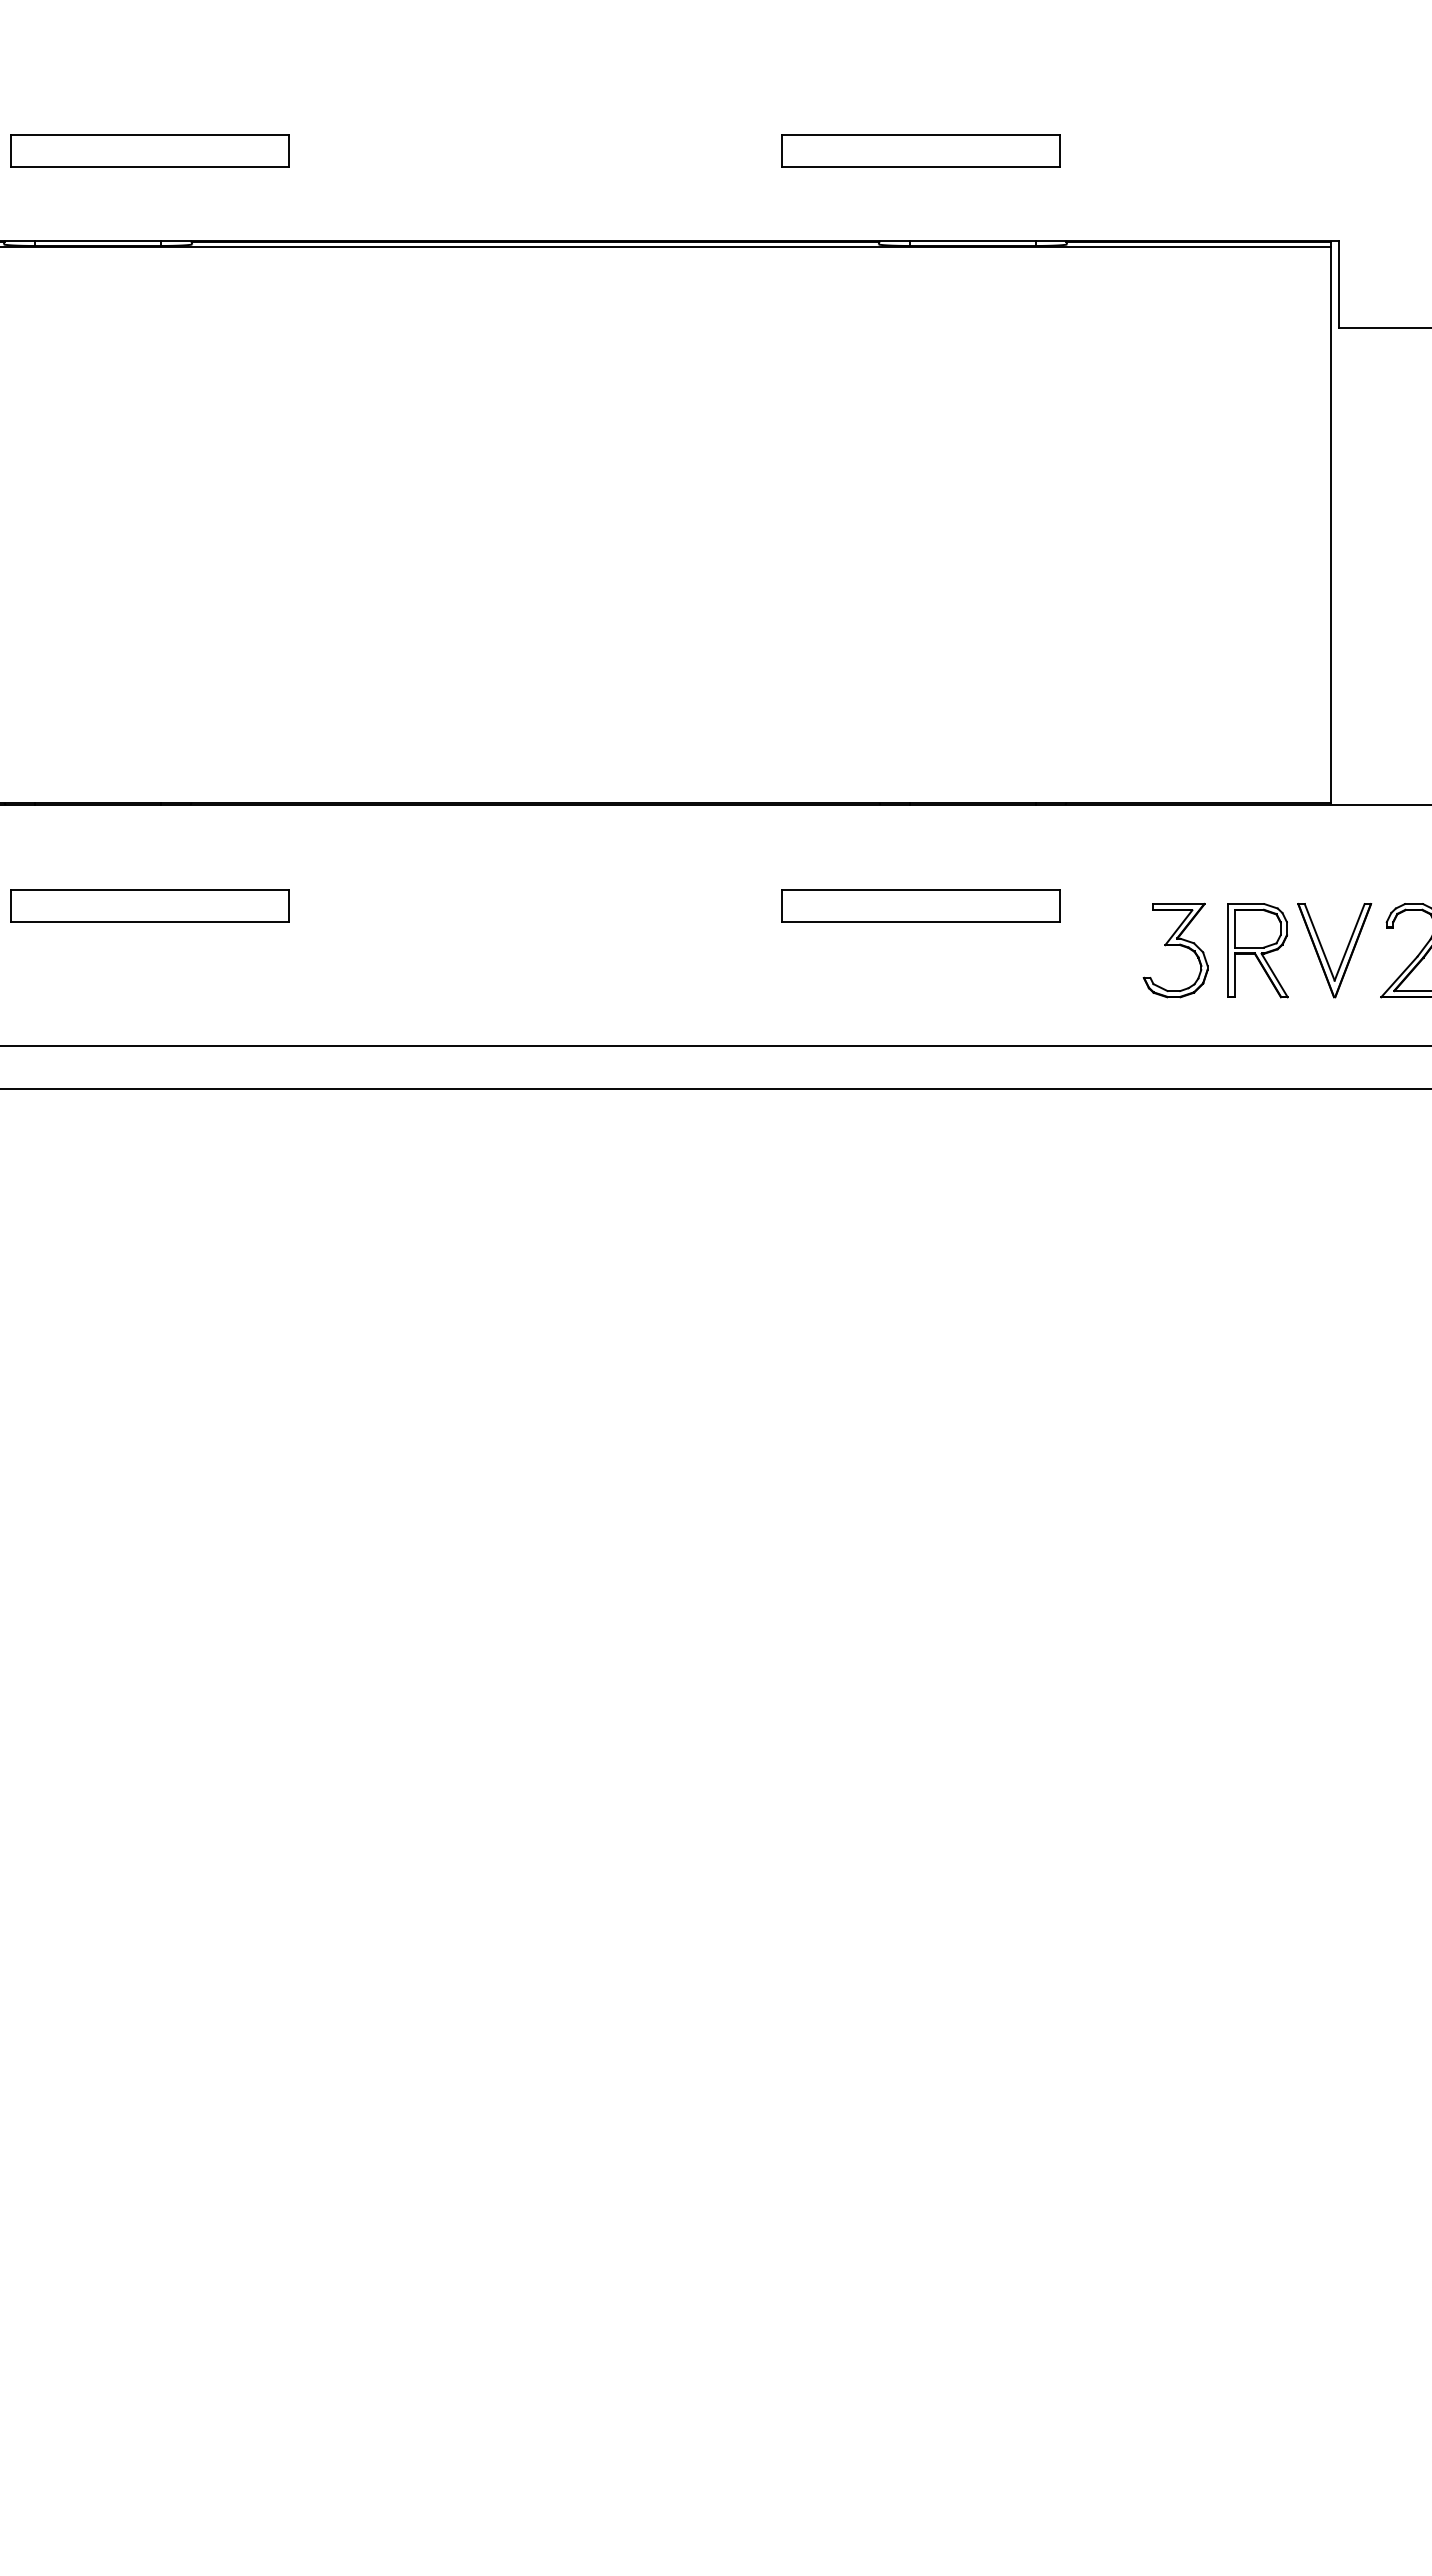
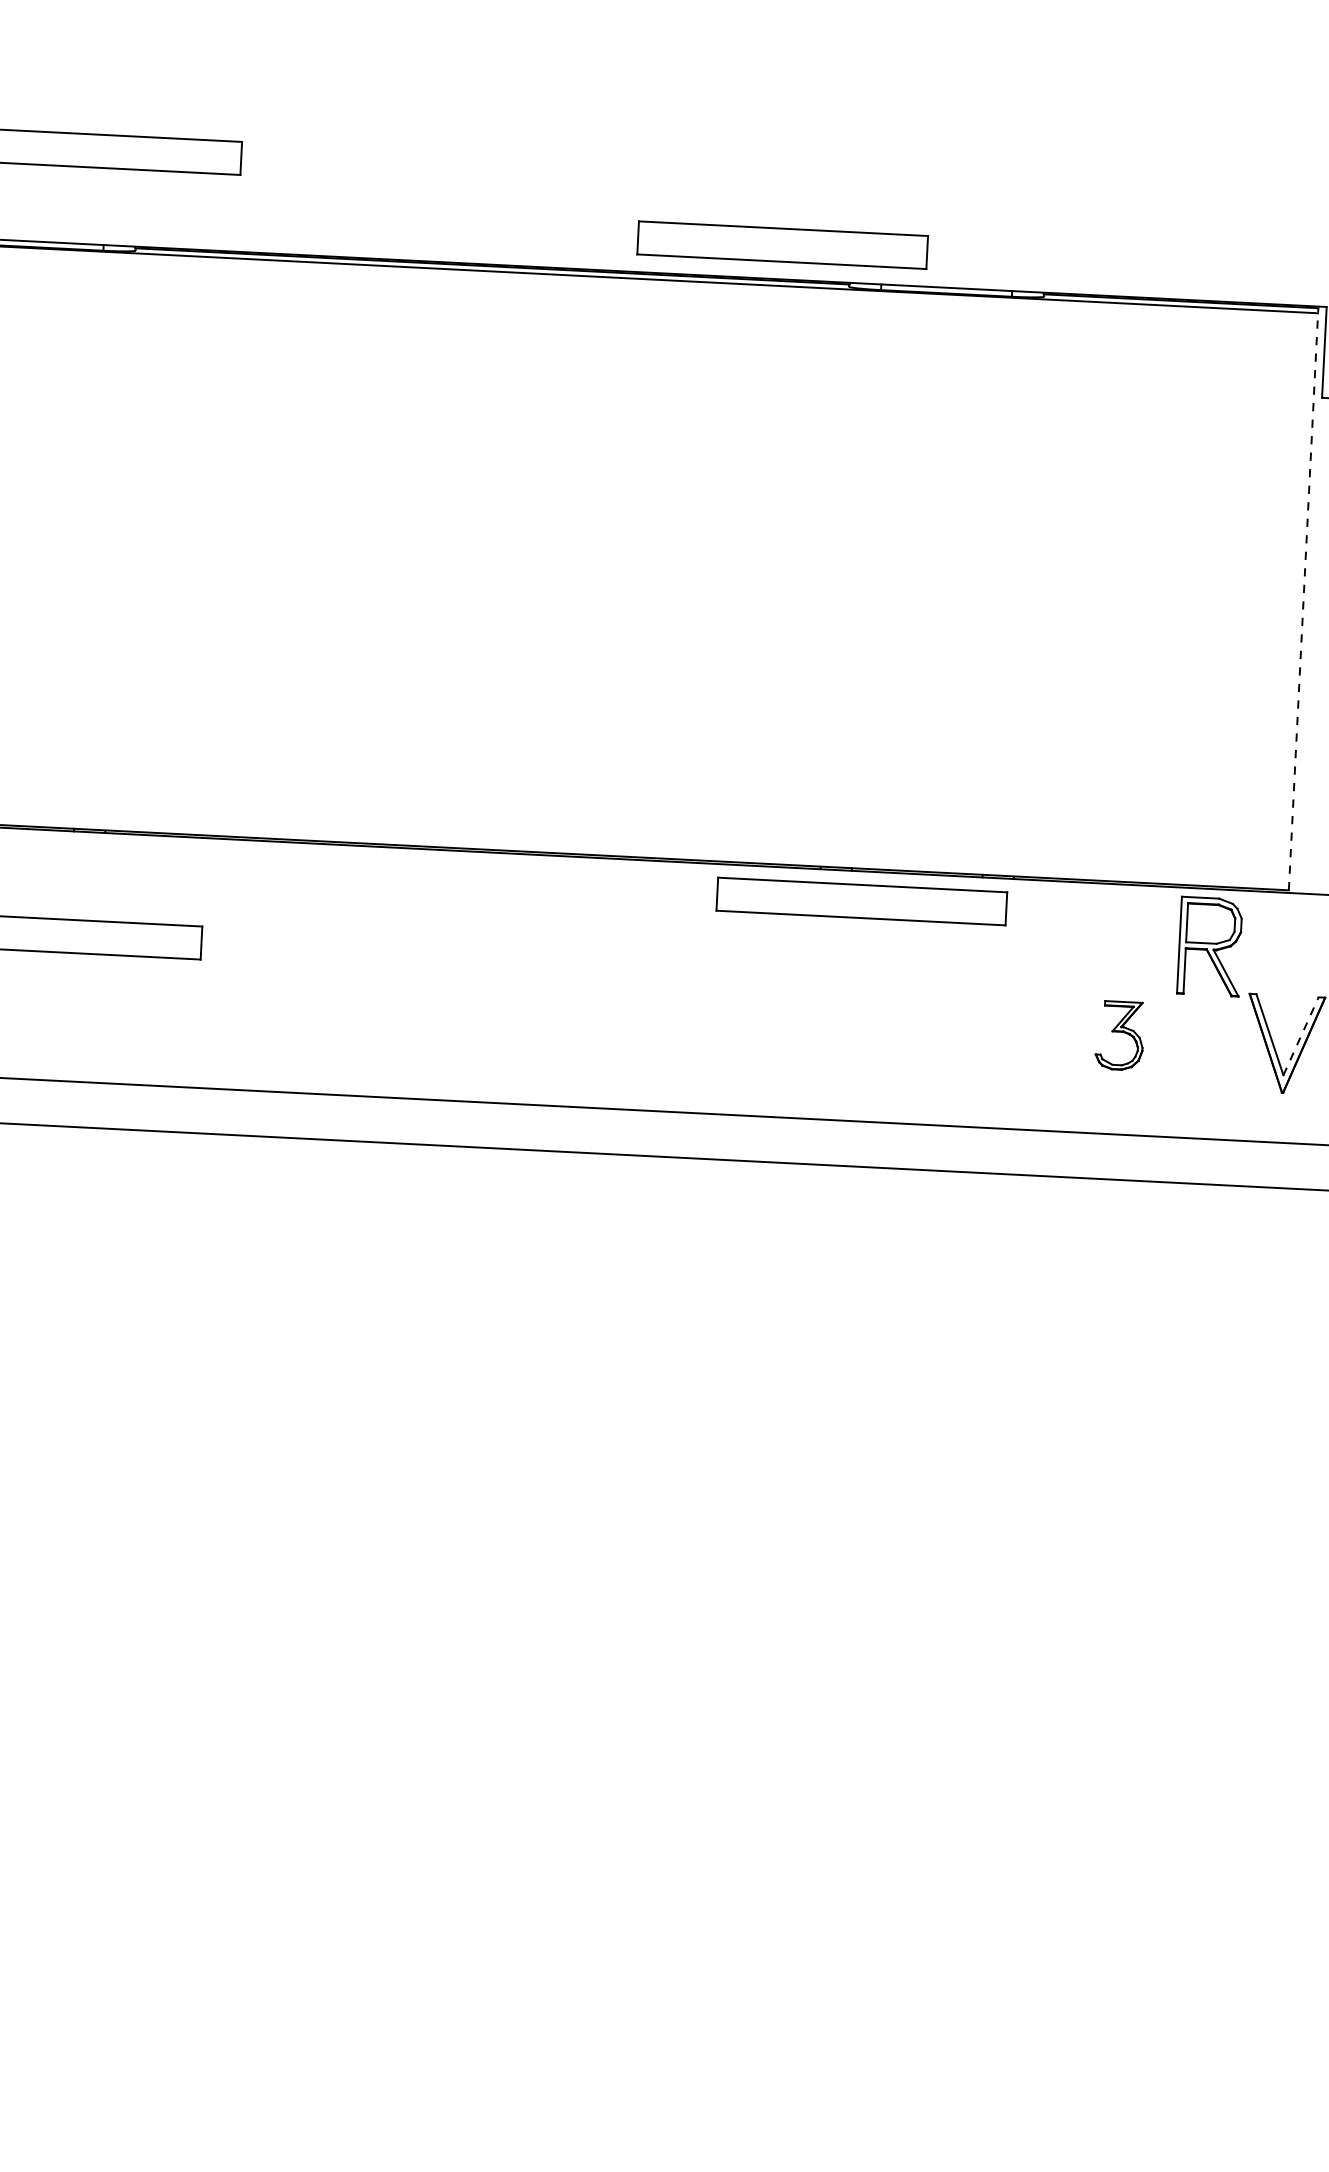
part: (920, 150) -> (781, 245), moved
line: (1330, 521) -> (1303, 598), solid -> dashed
part: (920, 905) -> (861, 900), moved
line: (1349, 941) -> (1300, 1035), solid -> dashed
part: (1175, 950) -> (1119, 1035), size x0.7
part: (1257, 950) -> (1209, 946), moved

